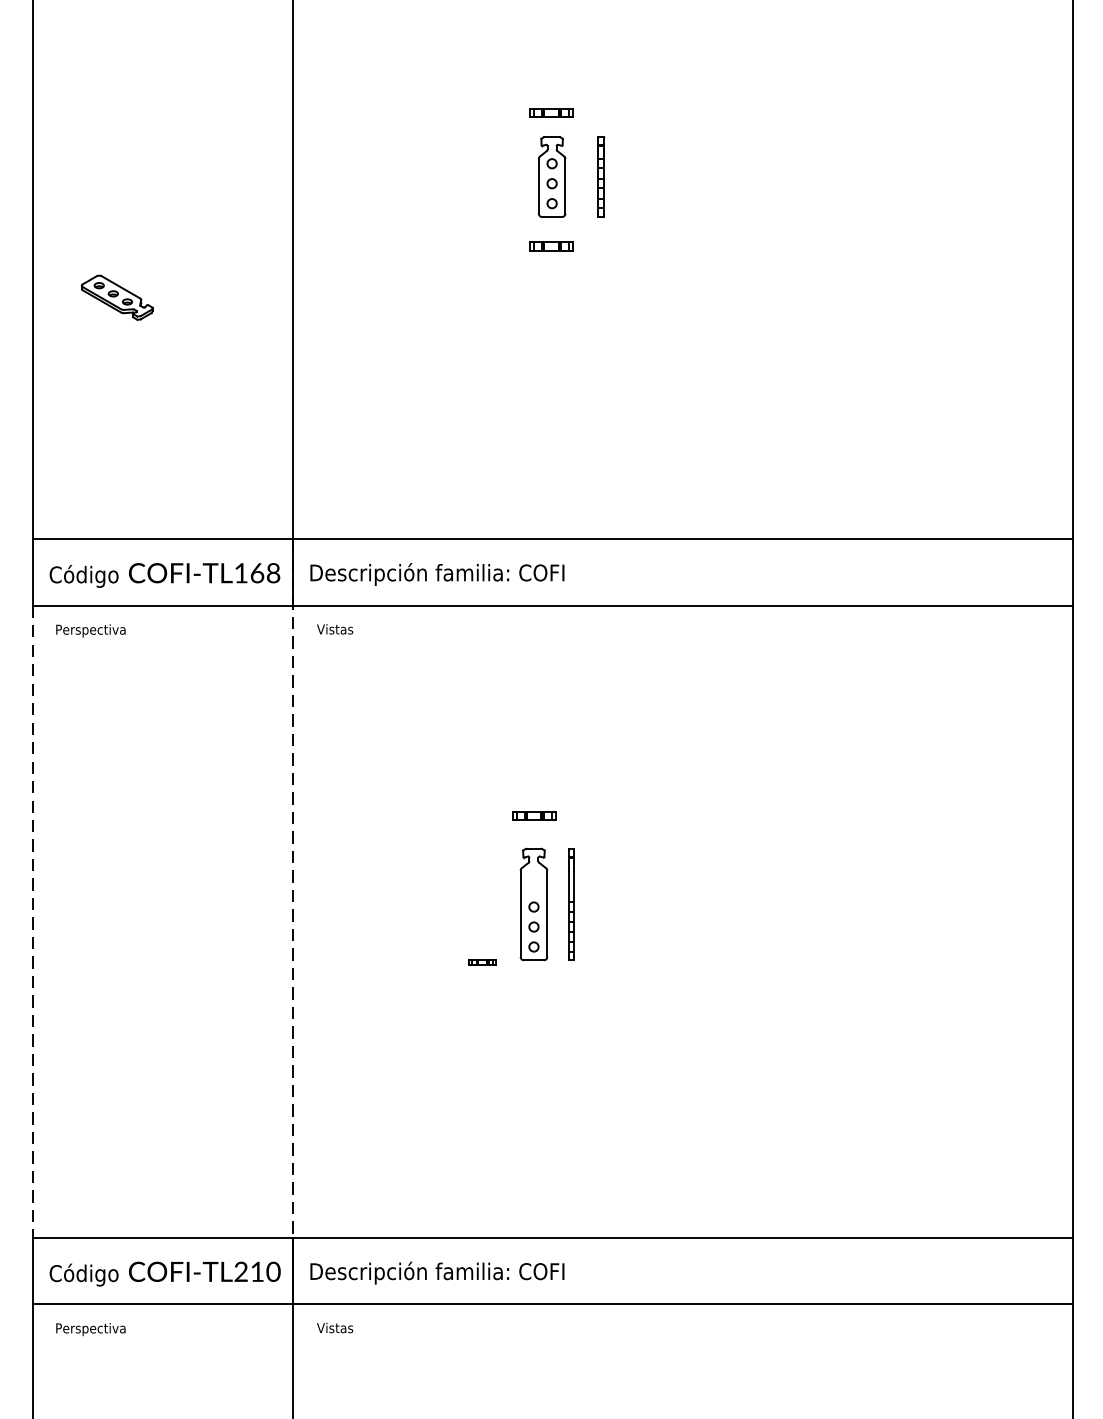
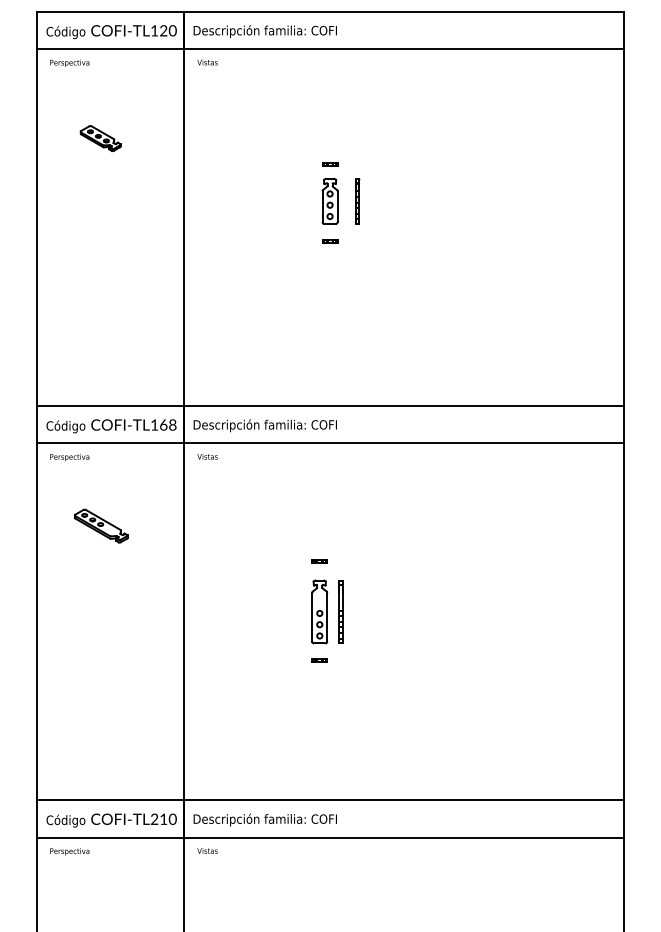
part: (552, 111) -> (330, 164), size x0.62
part: (552, 247) -> (330, 241), size x0.62
part: (116, 297) -> (100, 138), moved
part: (147, 751) -> (101, 525), added
part: (533, 815) -> (319, 561), size x0.62
line: (292, 889) -> (183, 603), dashed -> solid
line: (33, 923) -> (37, 622), dashed -> solid
part: (482, 962) -> (319, 660), moved

